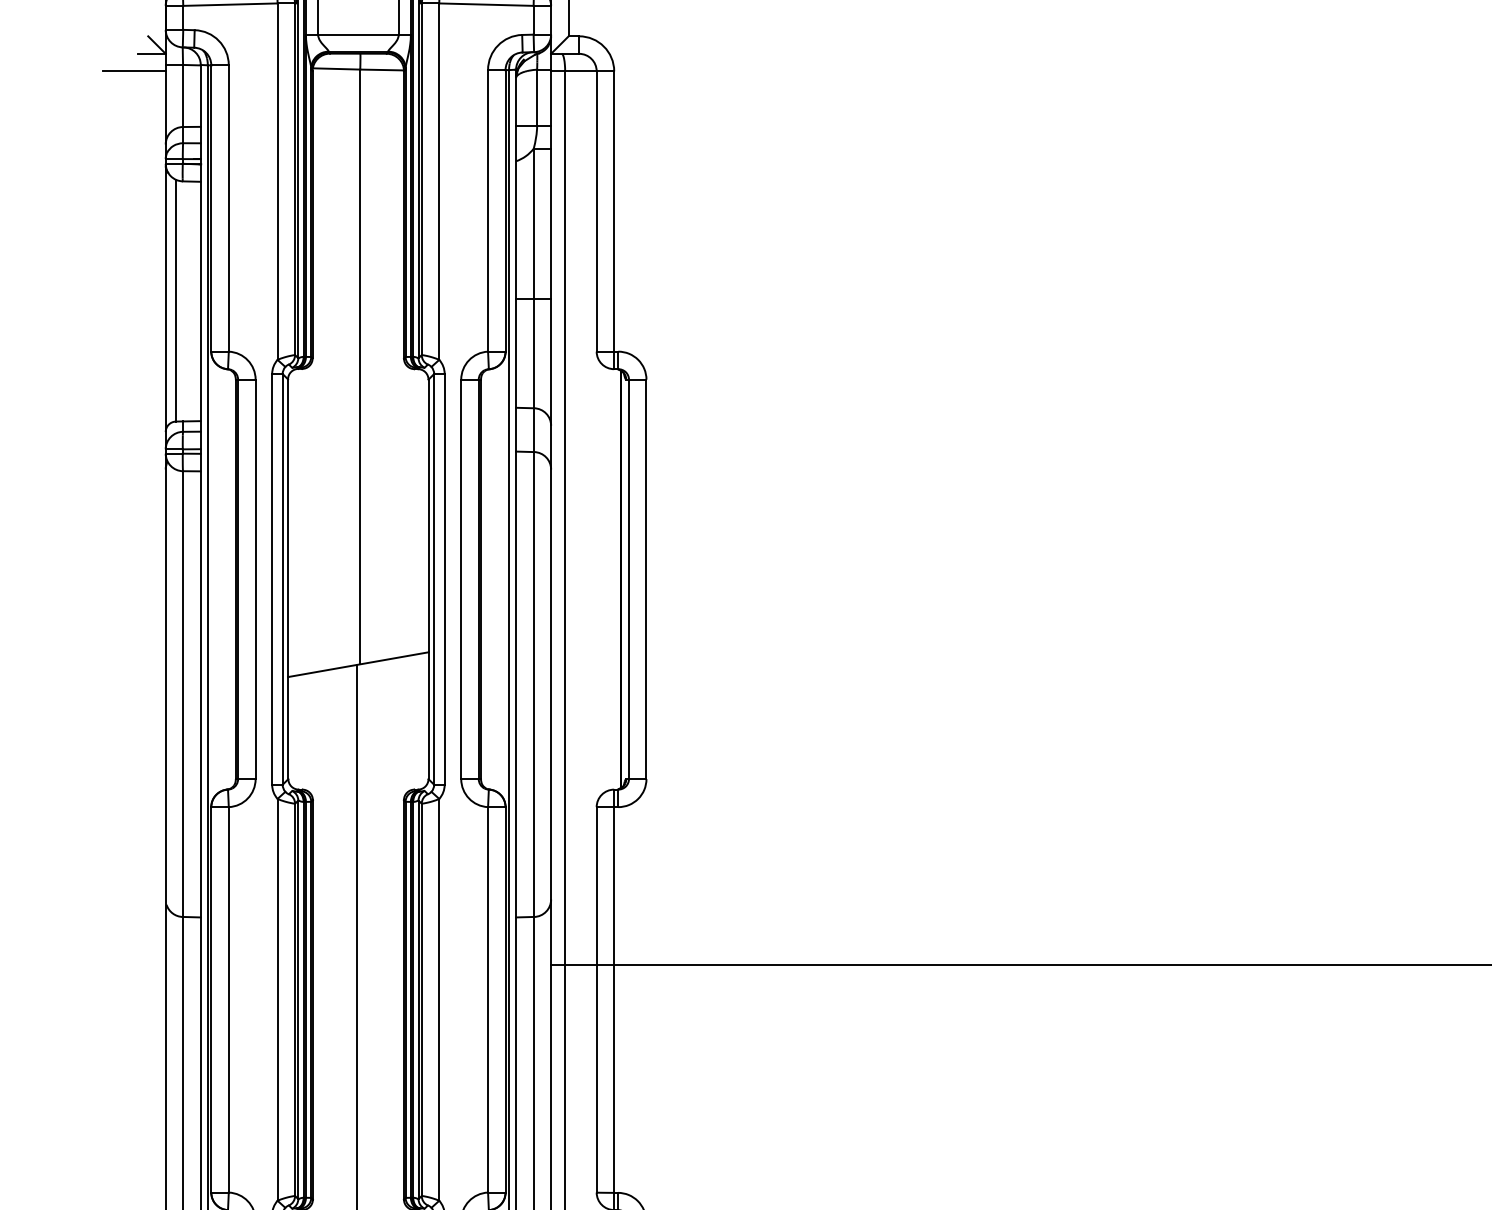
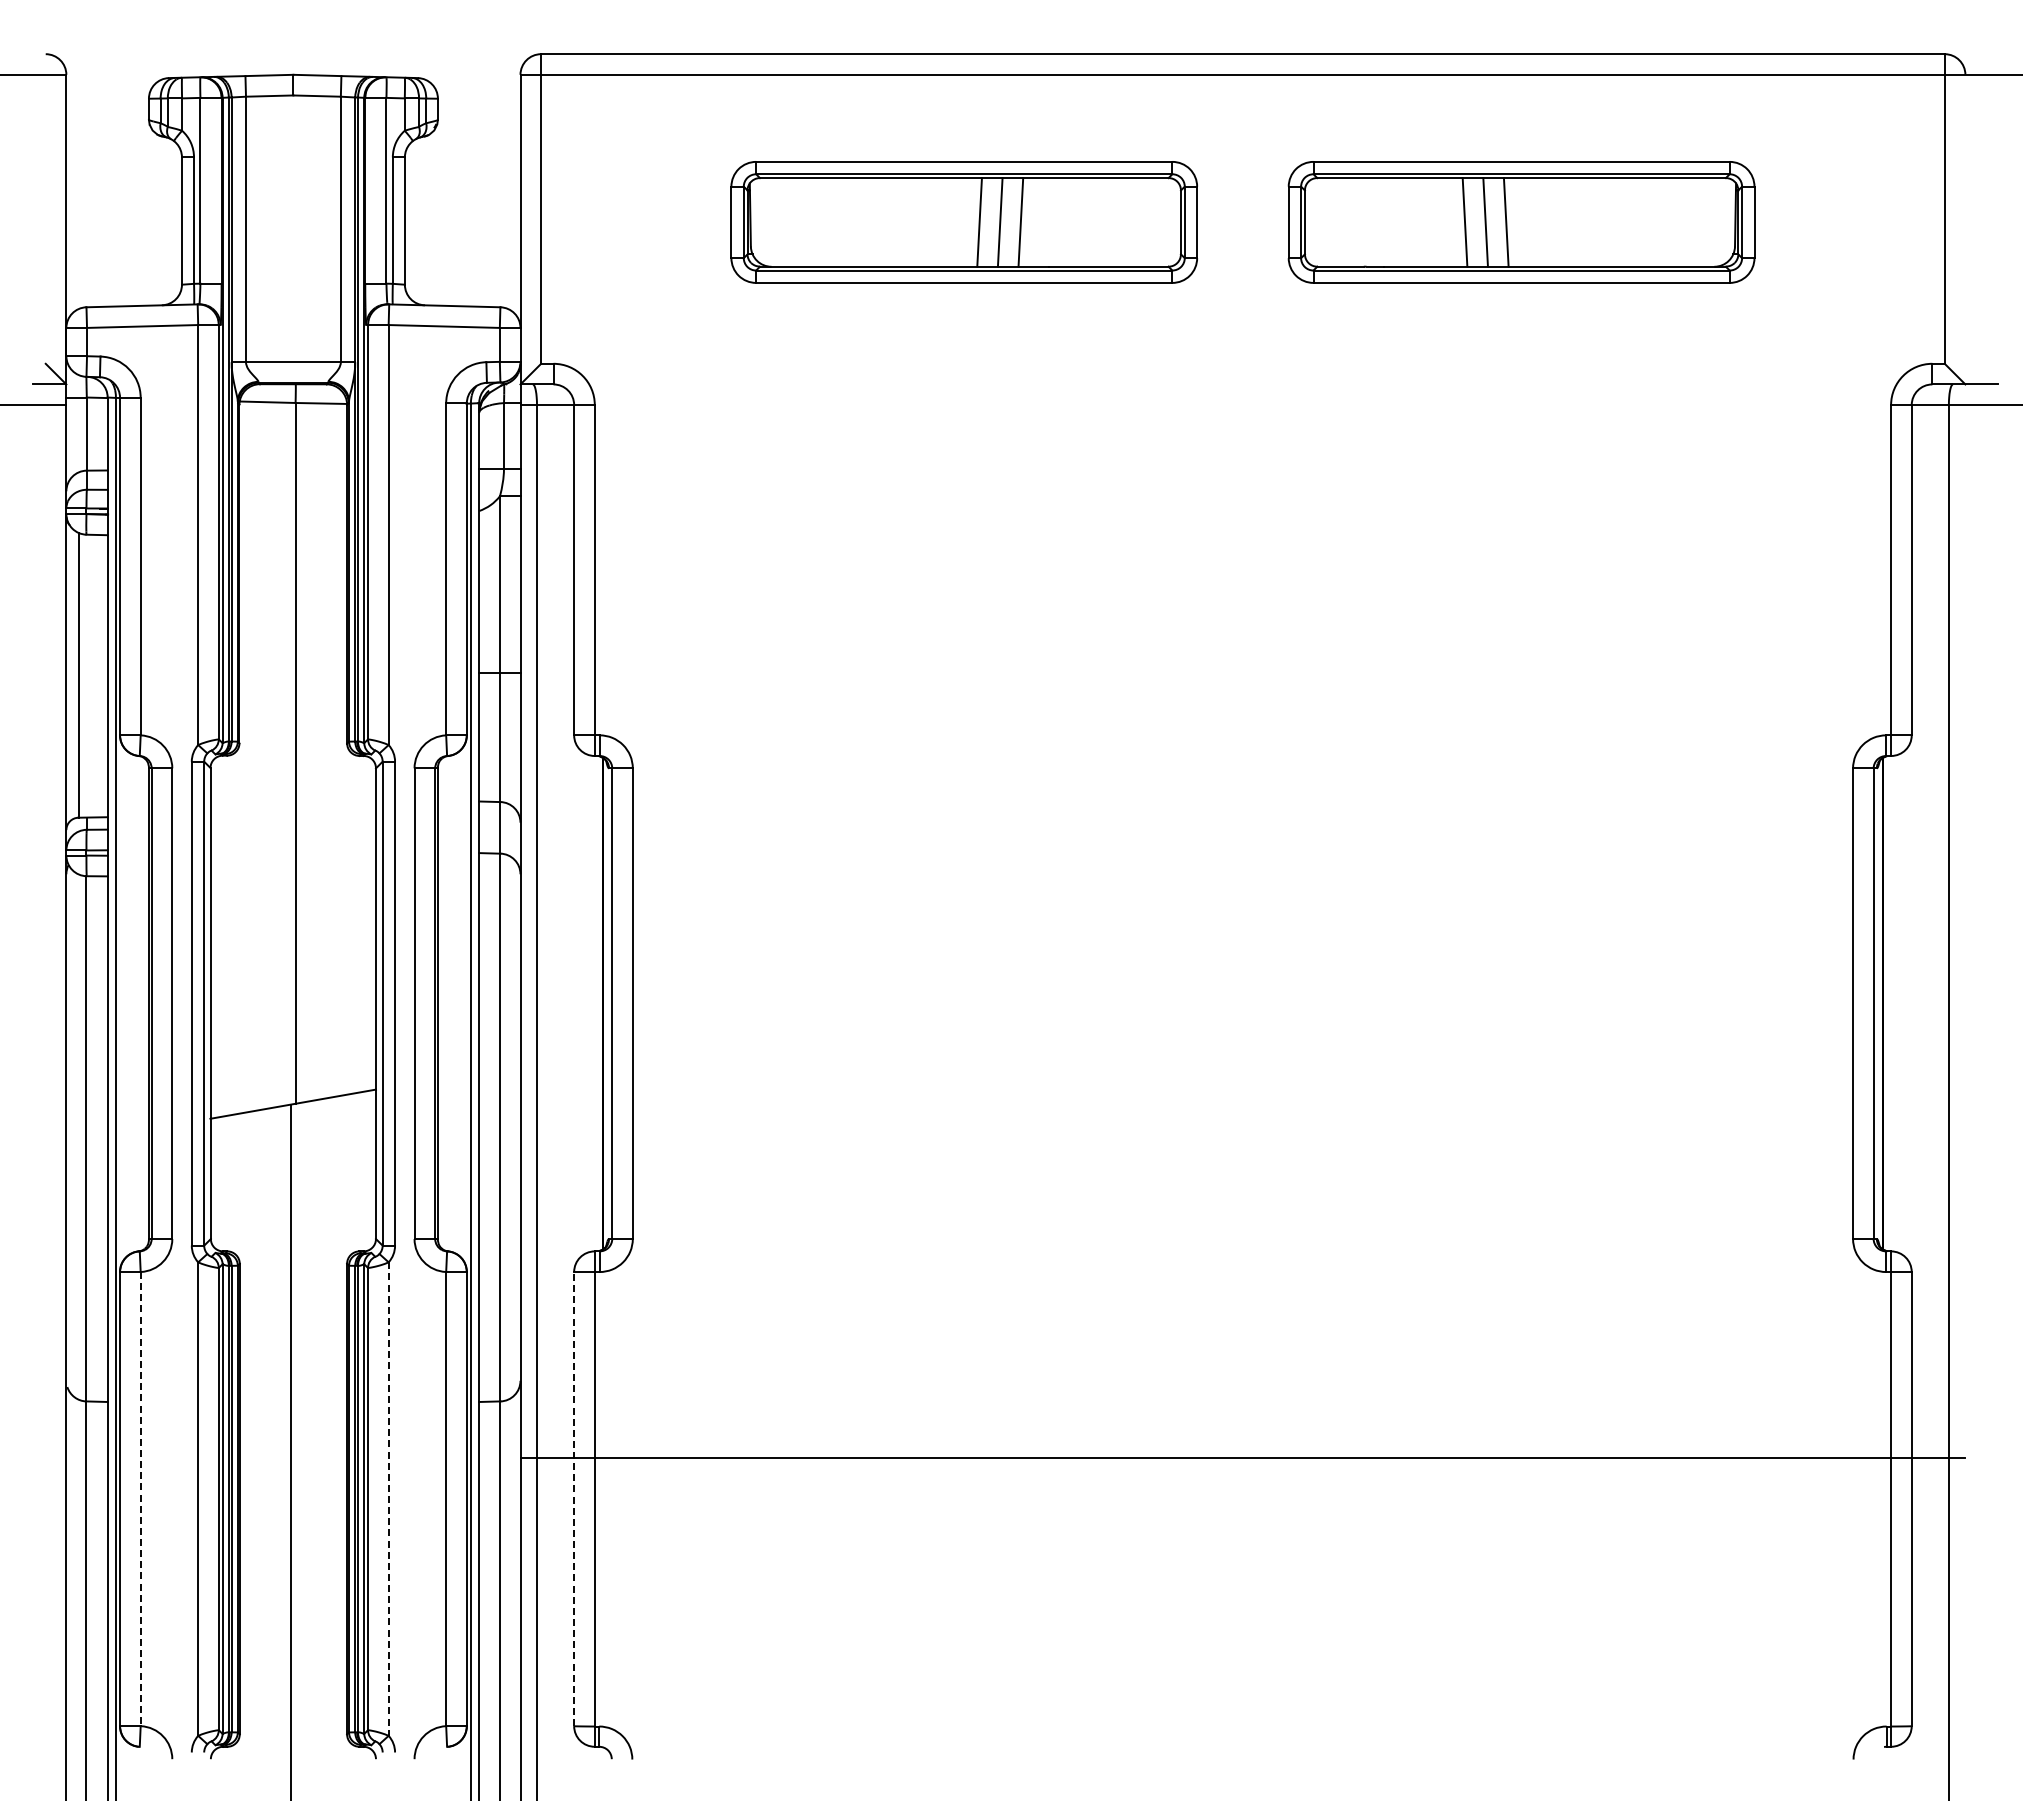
line: (596, 999) -> (574, 1498), solid -> dashed
line: (228, 1000) -> (140, 1499), solid -> dashed
line: (439, 1000) -> (388, 1499), solid -> dashed

